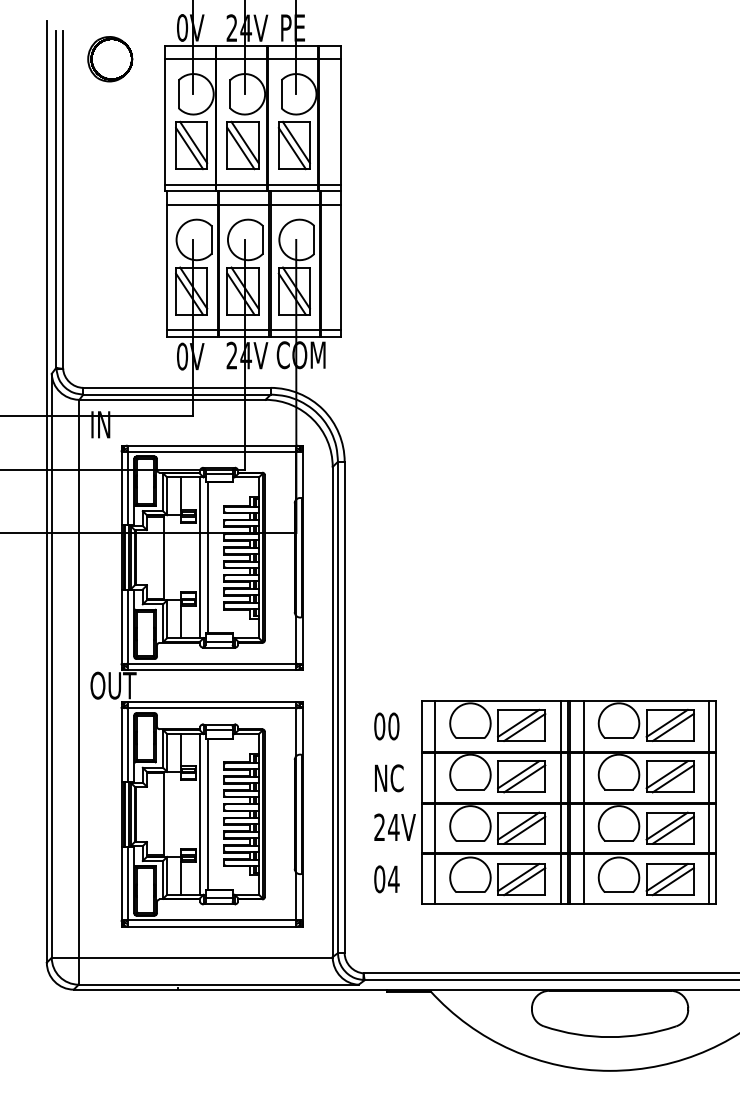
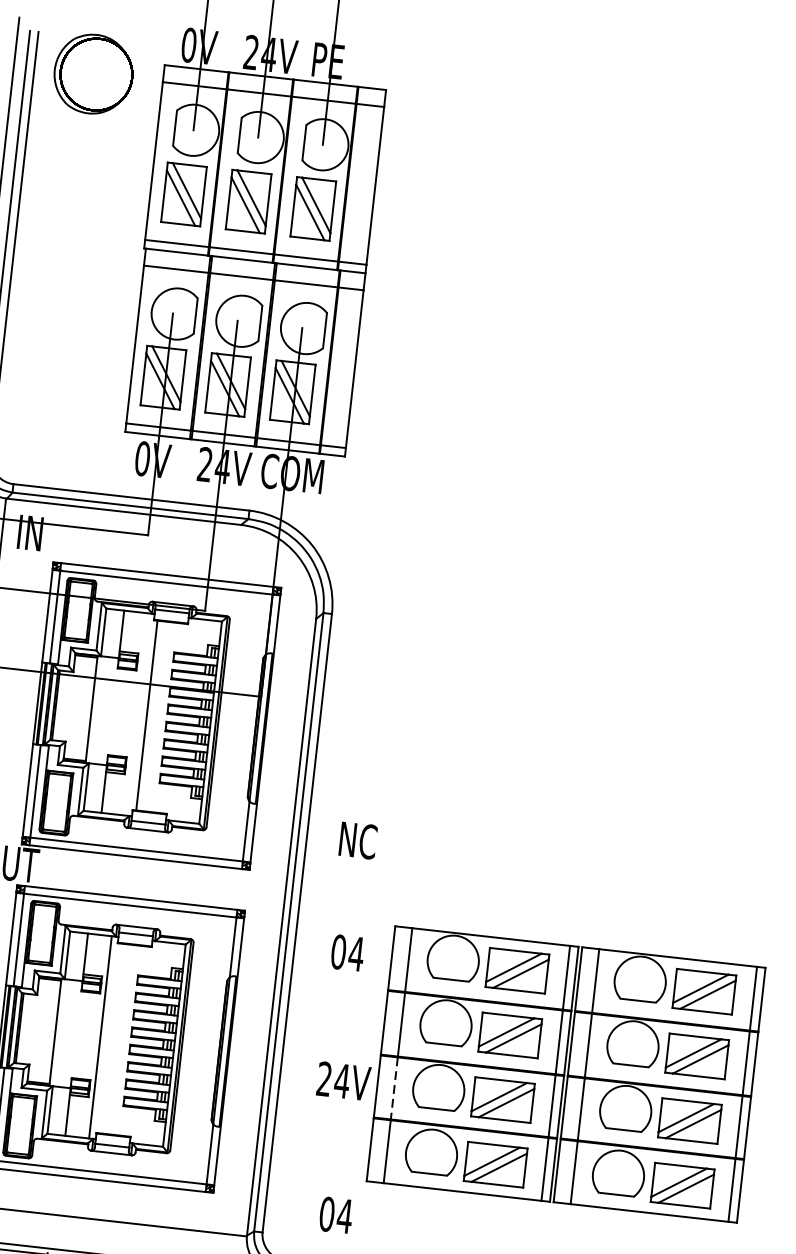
part: (110, 59) -> (94, 74), size x1.4
line: (200, 557) -> (137, 714), removed
text: (393, 726) -> (356, 954), 00 -> 04
text: (389, 778) -> (358, 840), moved
line: (208, 814) -> (110, 1038), removed
line: (435, 828) -> (394, 1088), solid -> dashed
text: (386, 879) -> (335, 1215), moved

